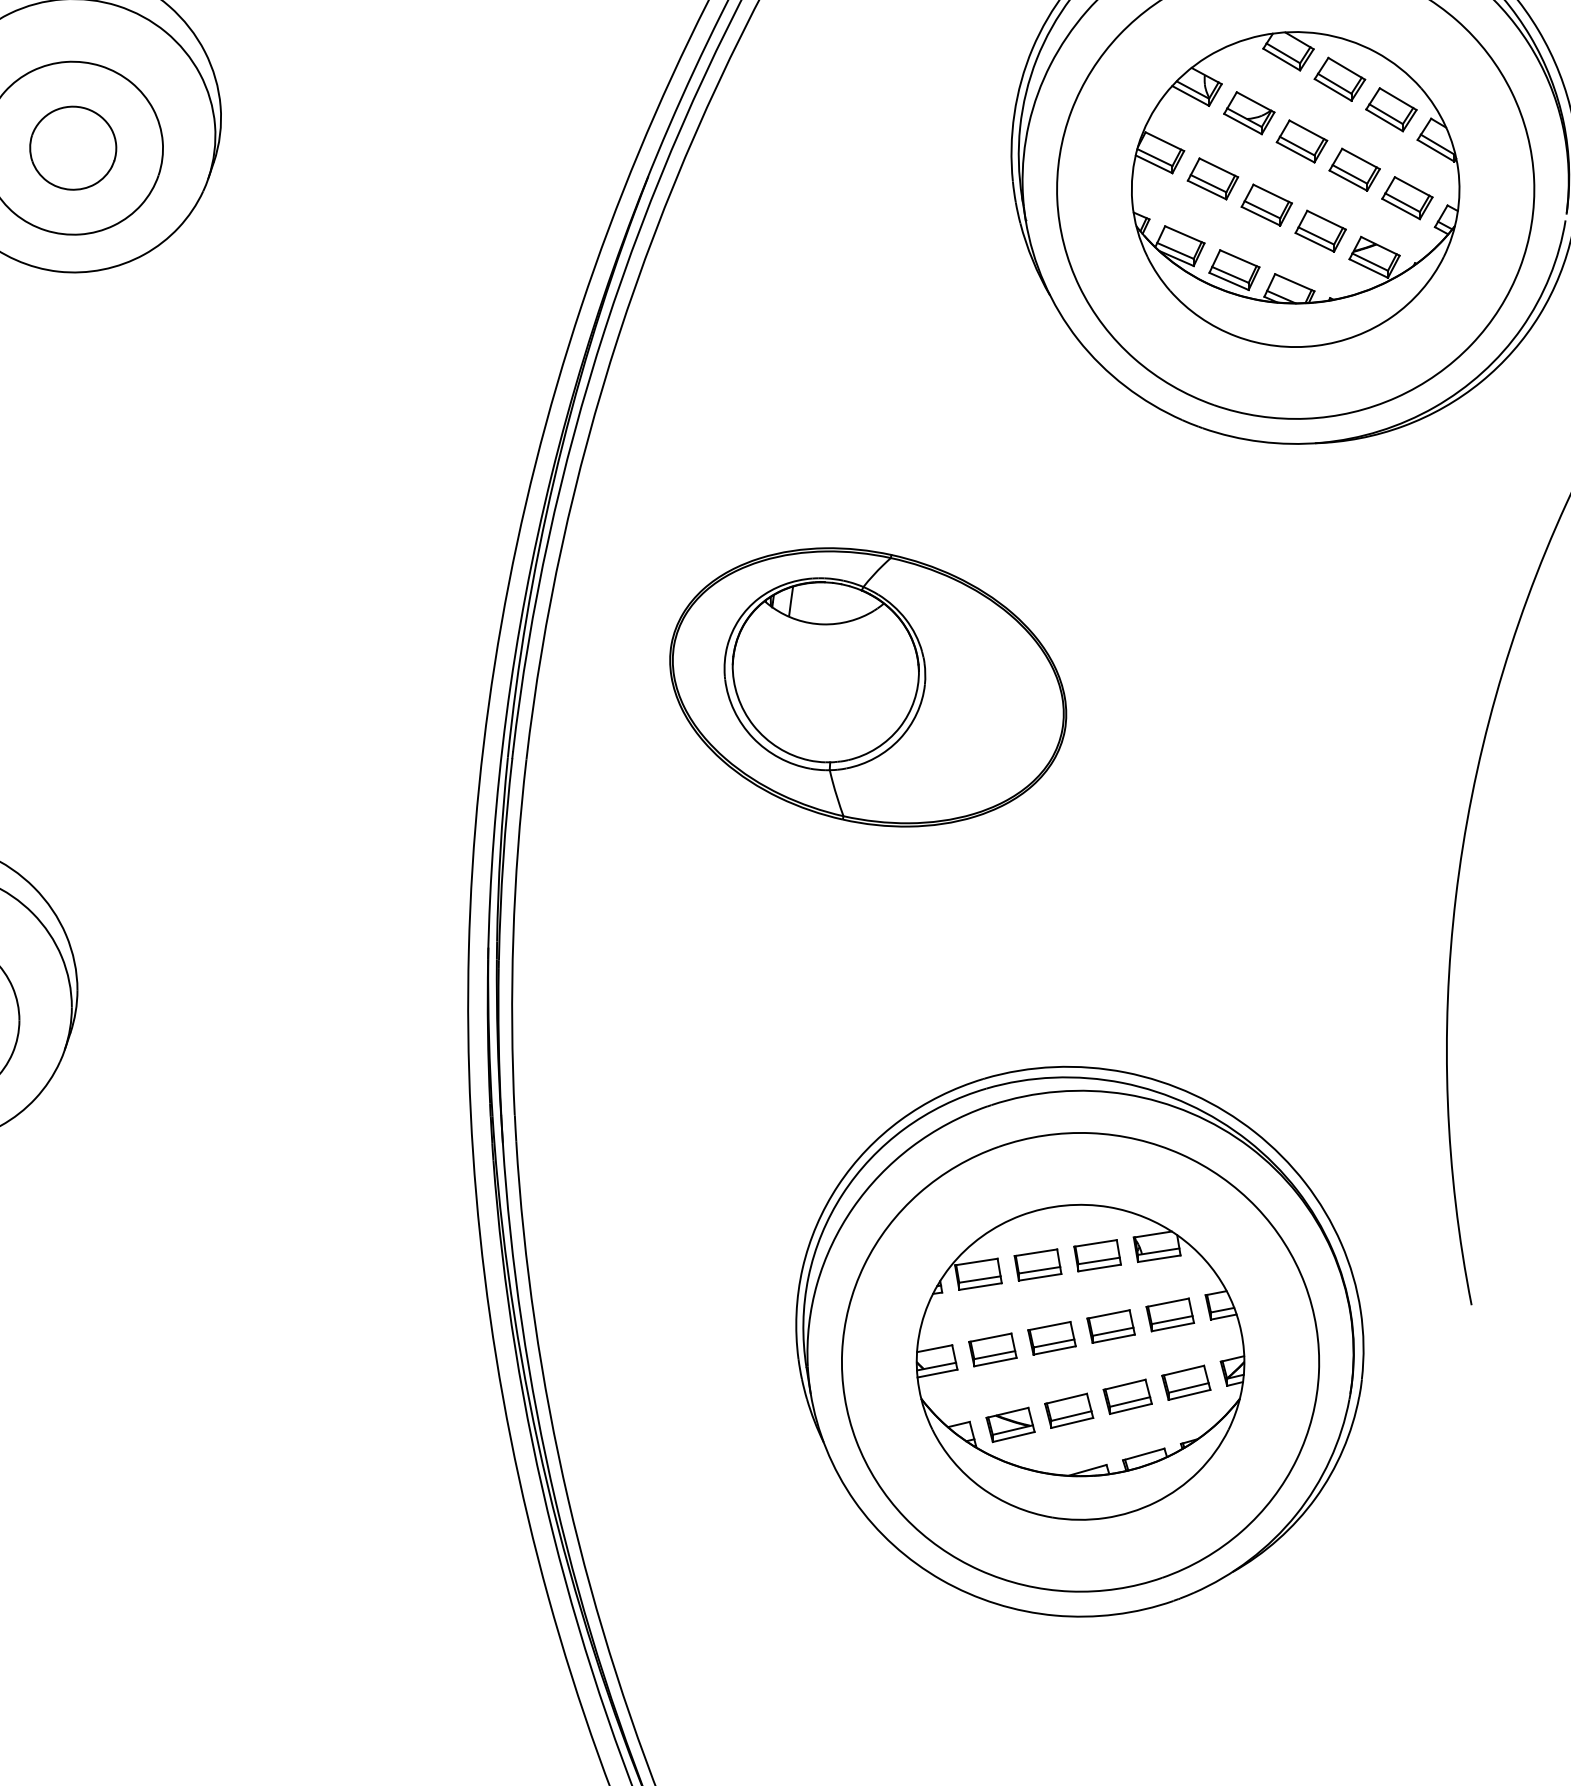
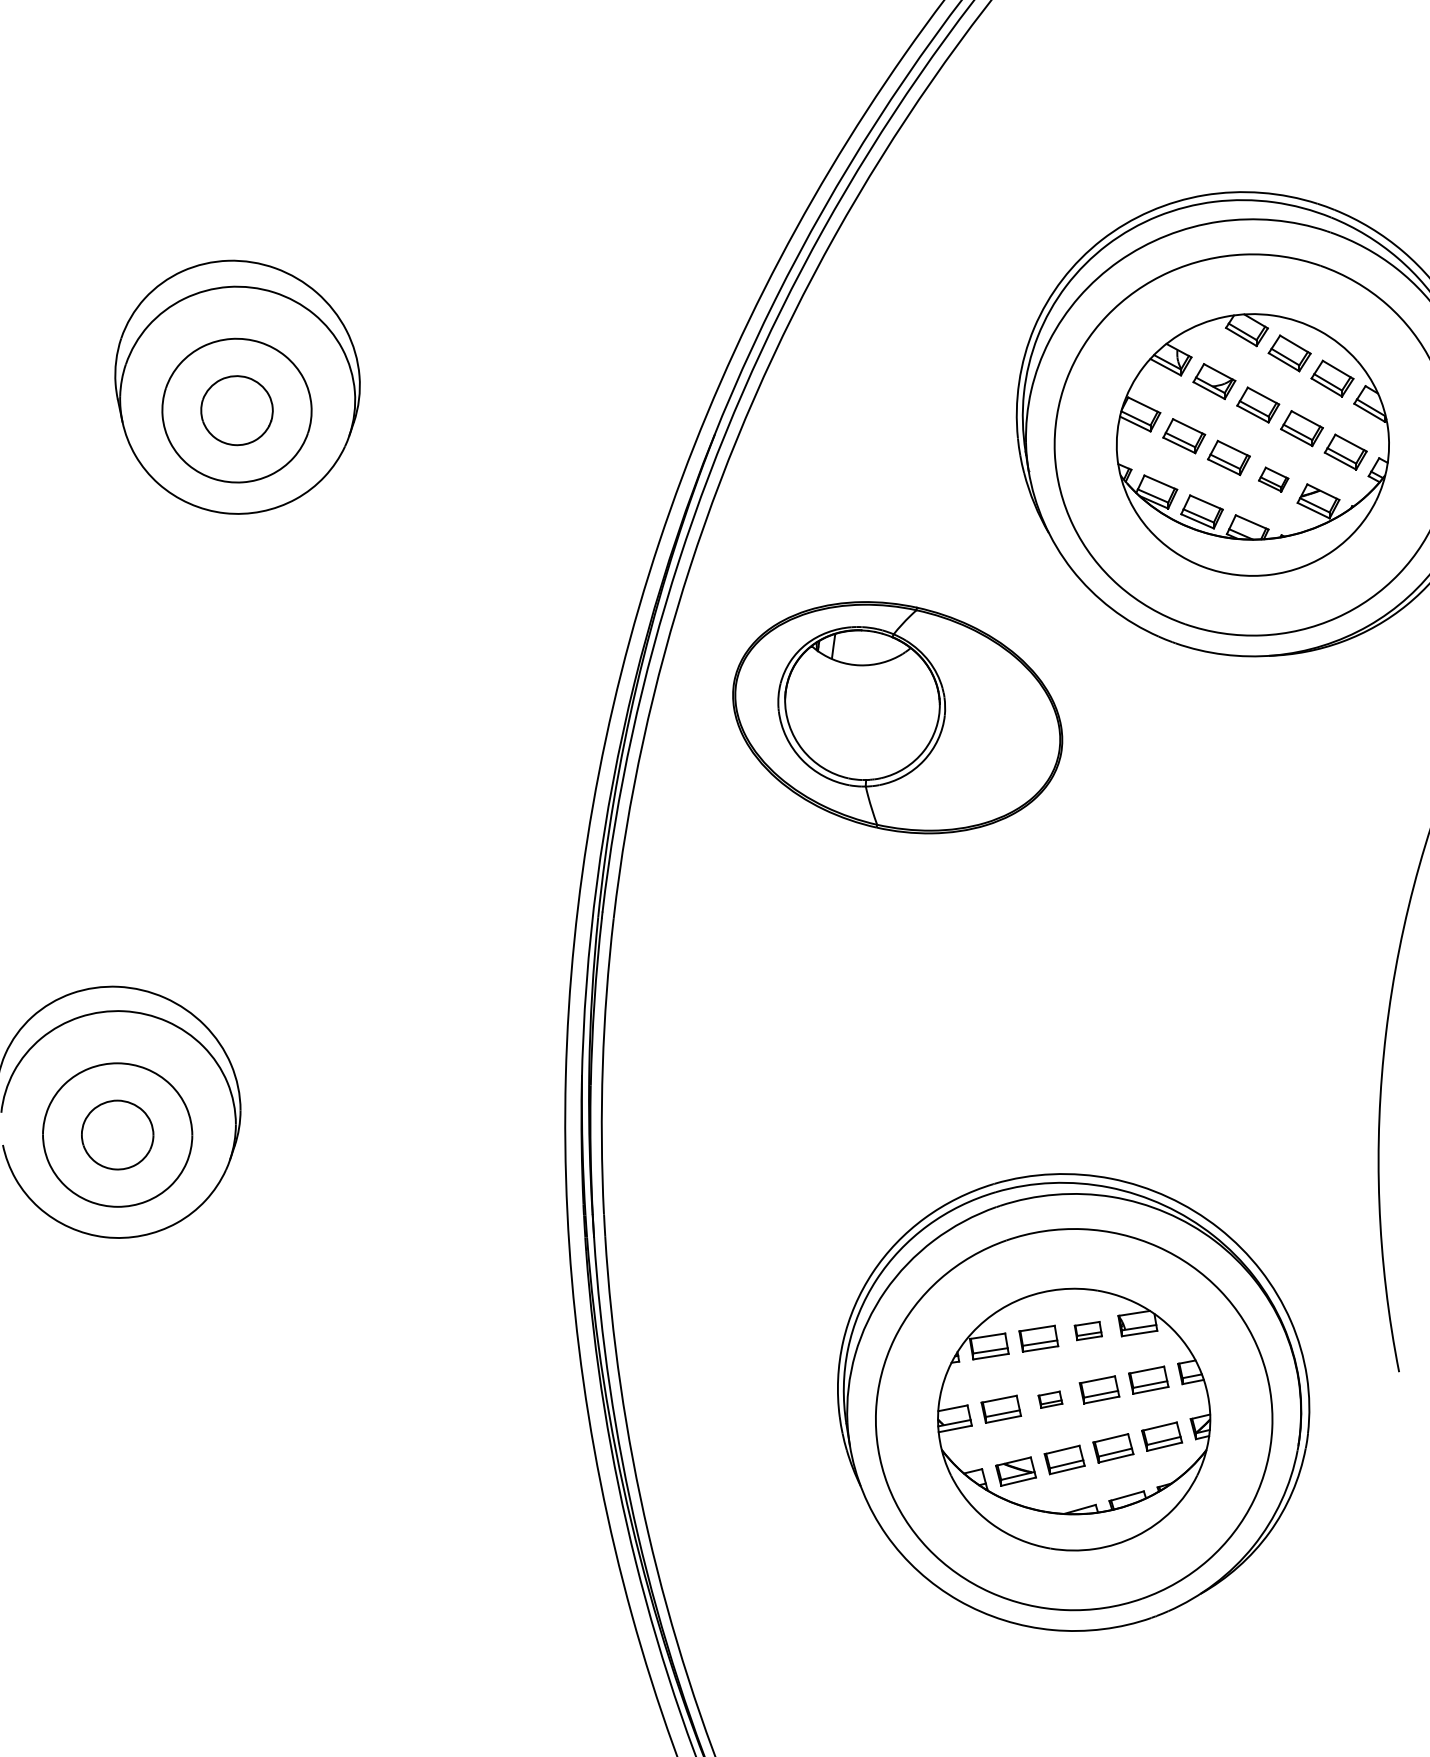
part: (1320, 231) -> (1273, 479), size x0.7
part: (867, 687) -> (897, 717), moved
part: (1097, 1255) -> (1088, 1330), size x0.7
part: (1052, 1338) -> (1050, 1399), size x0.6

